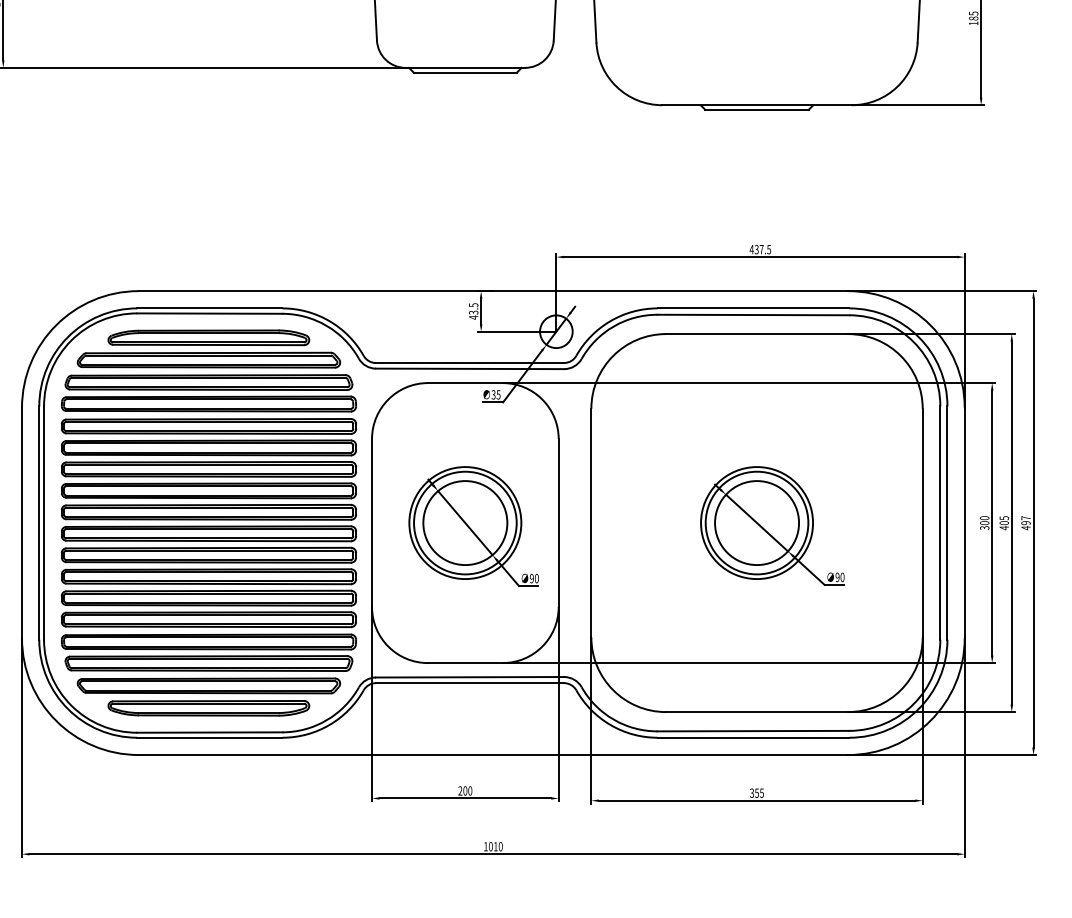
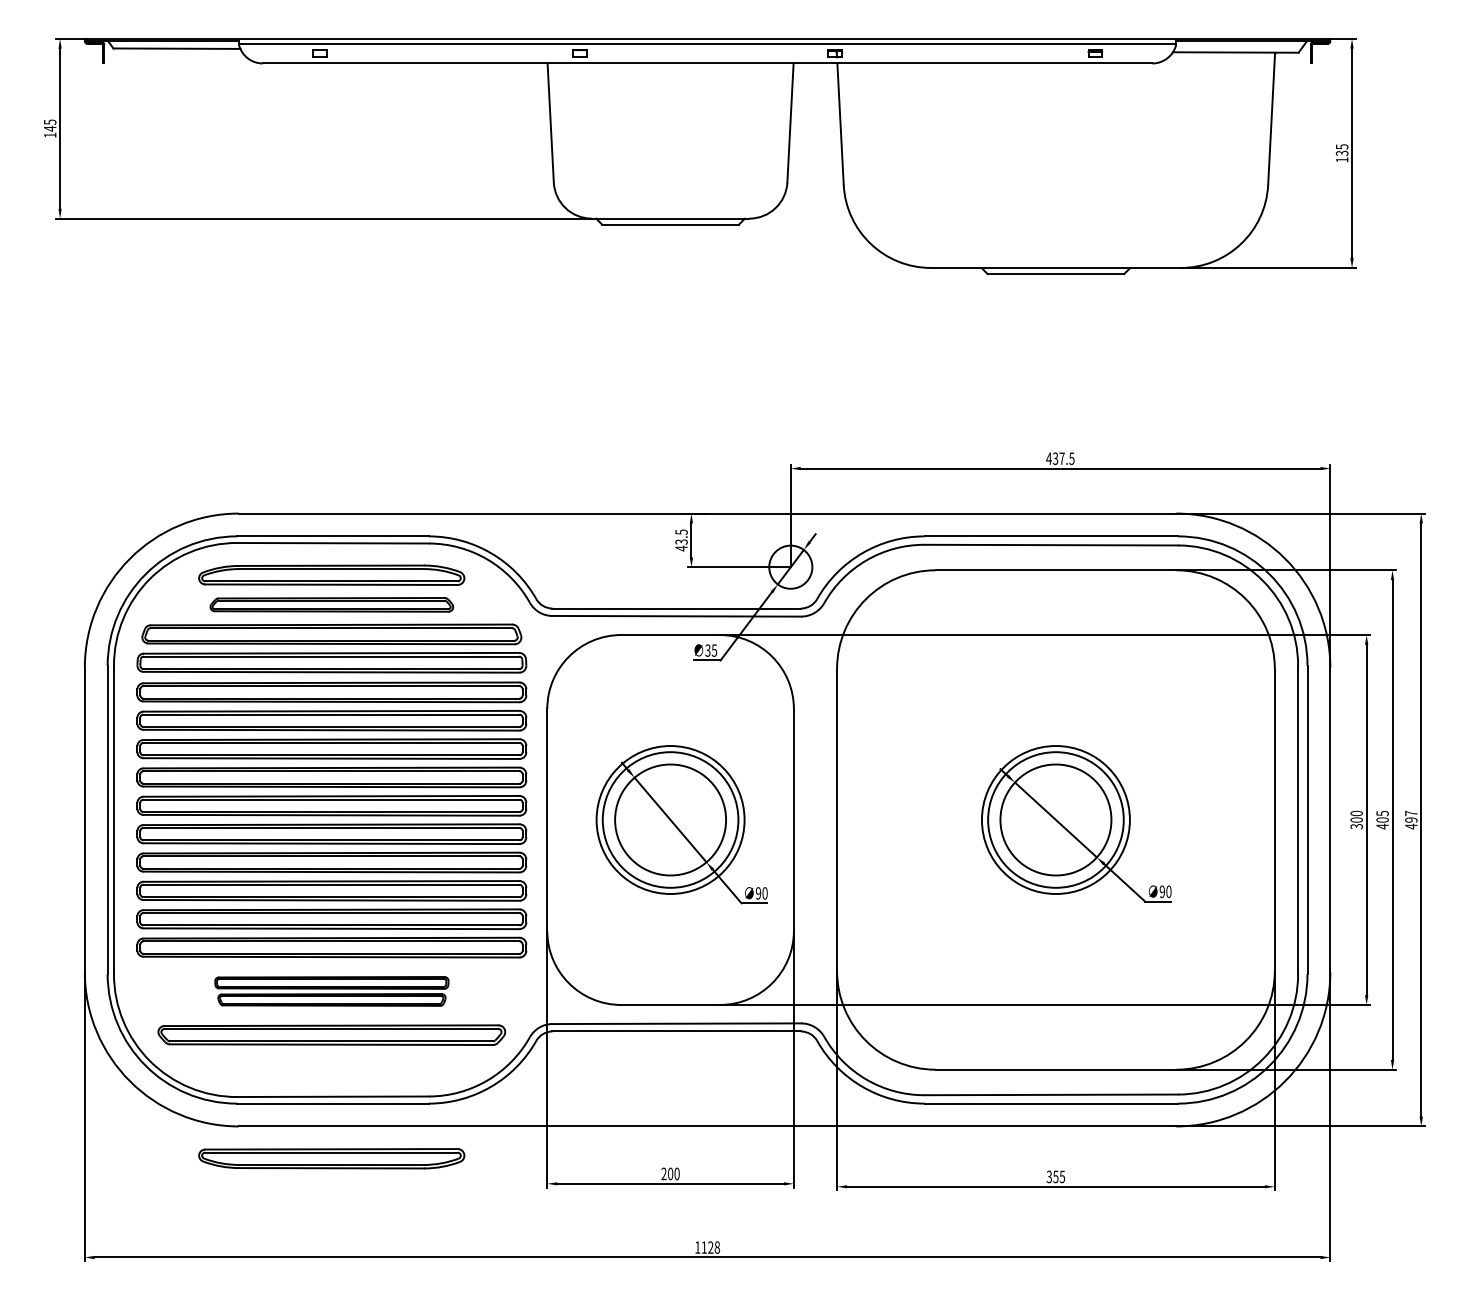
text: (973, 18) -> (1342, 153), 185 -> 135
part: (208, 359) -> (331, 604), size x0.7
part: (208, 652) -> (331, 991), size x0.6
part: (208, 708) -> (331, 1158), moved
text: (495, 846) -> (710, 1247), 1010 -> 1128

